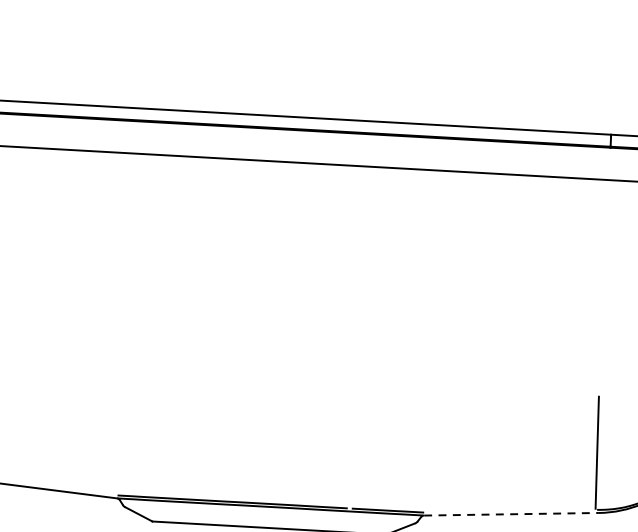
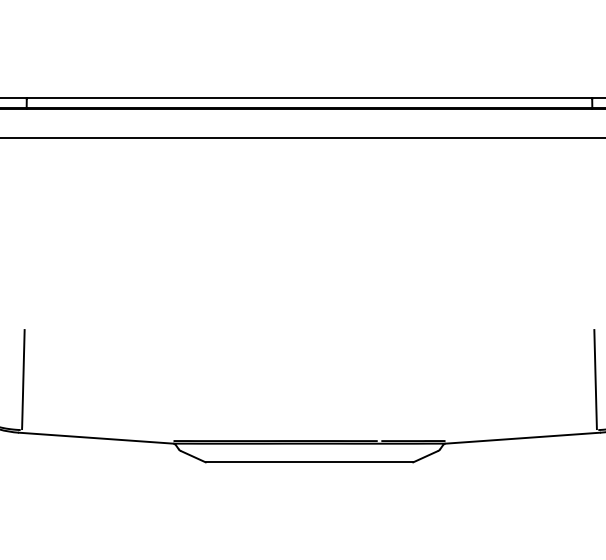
line: (512, 514) -> (523, 438), dashed -> solid

